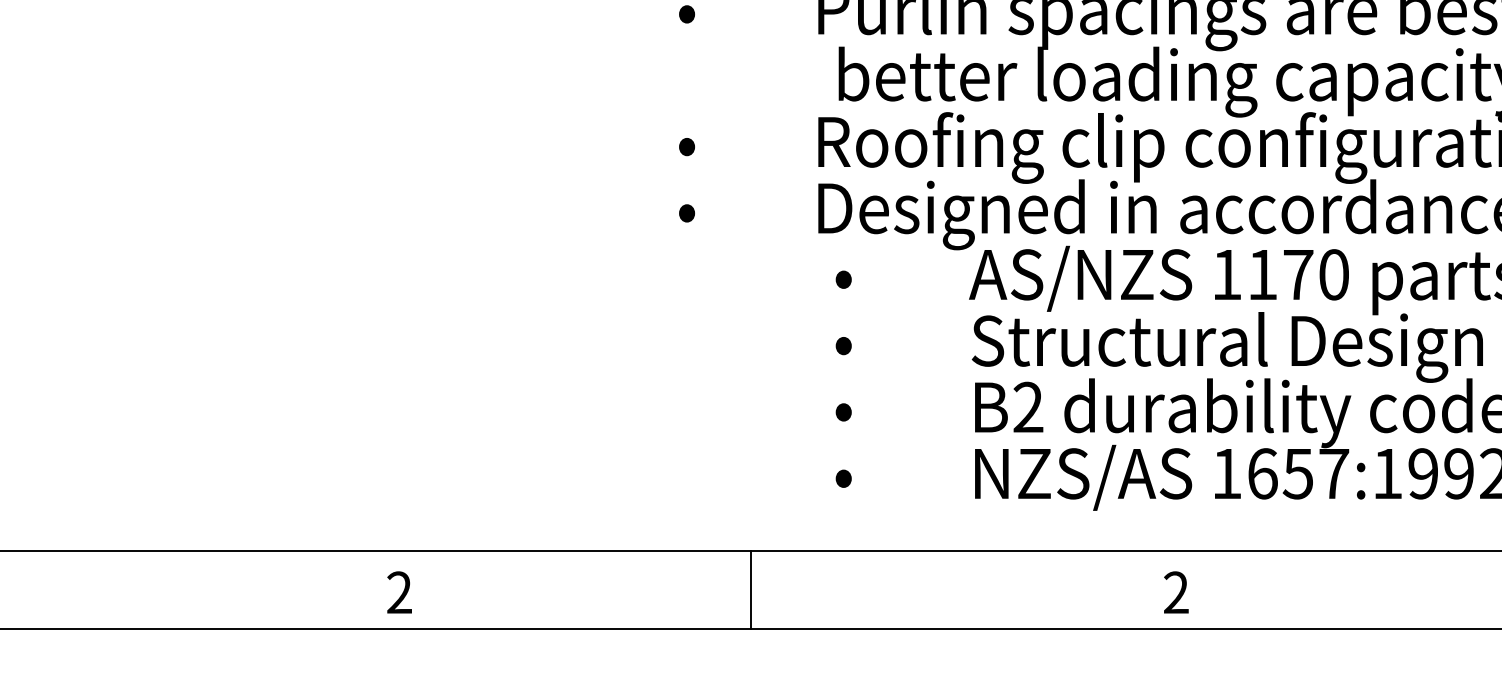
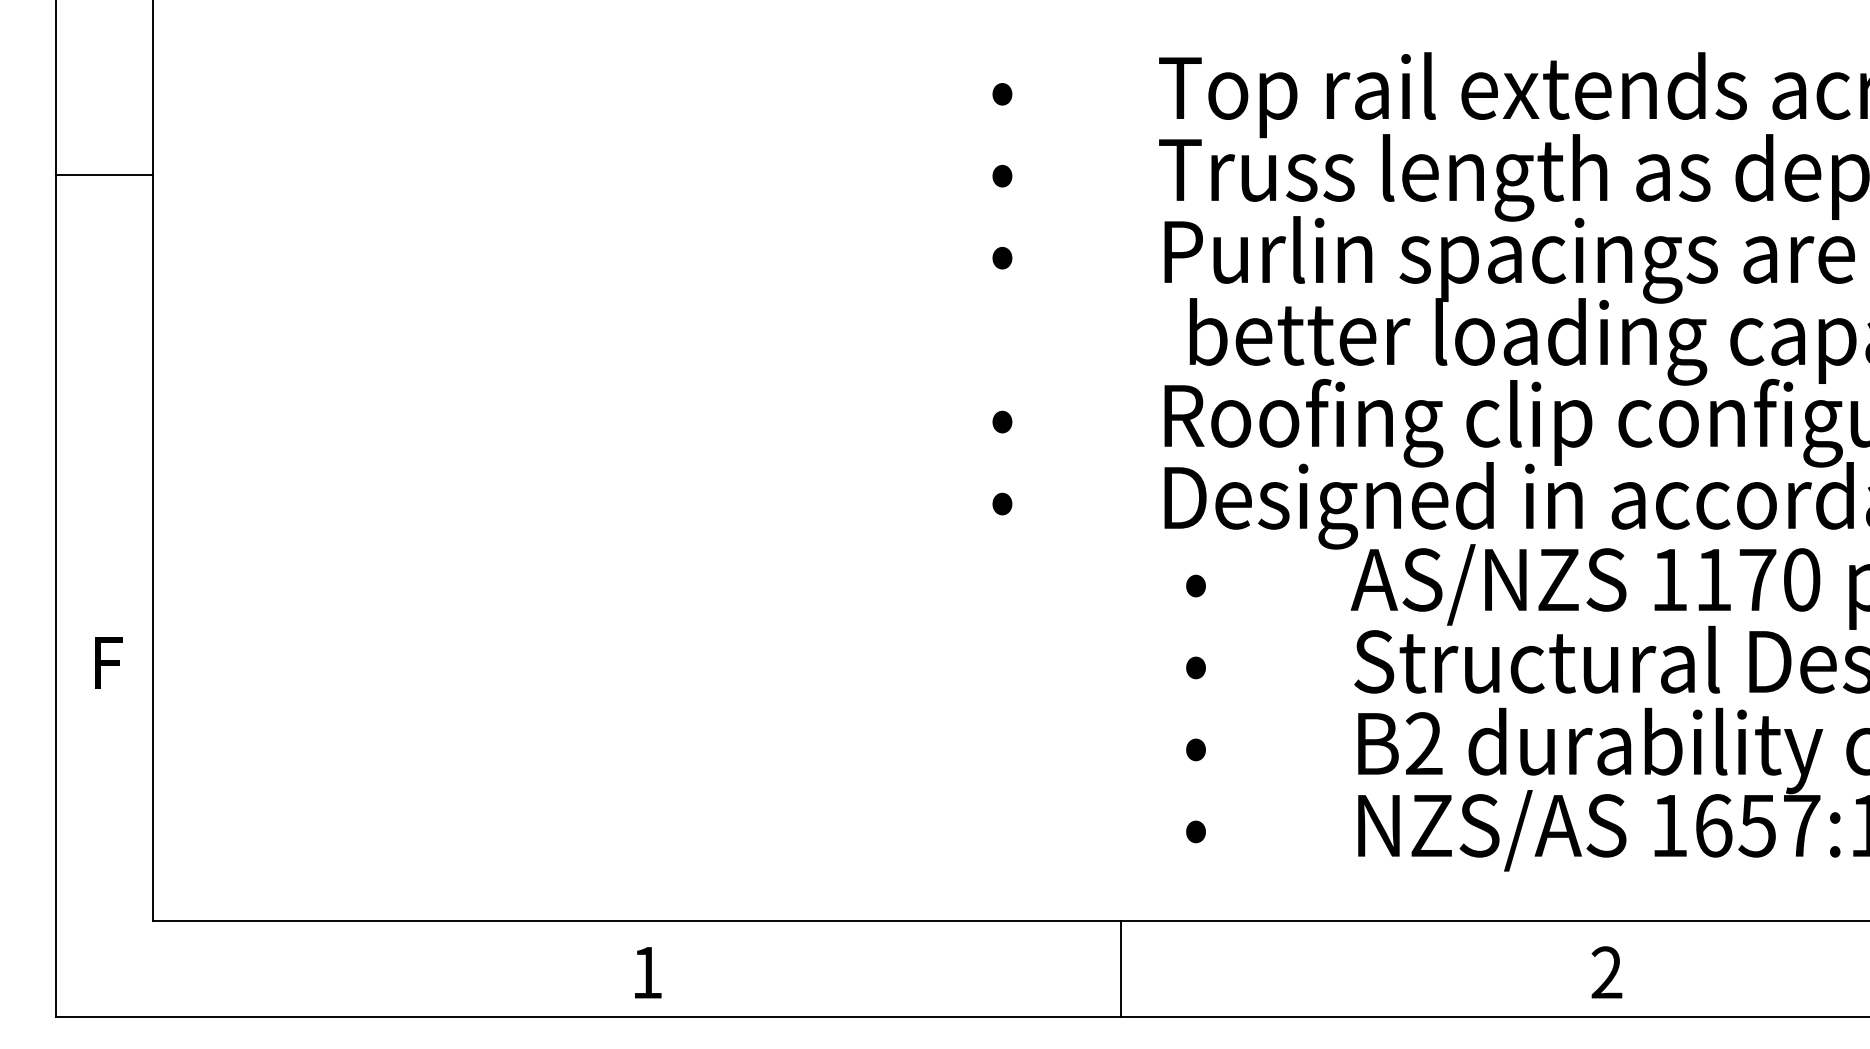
line: (751, 589) -> (1120, 968), moved
text: (399, 592) -> (647, 972), 2 -> 1

